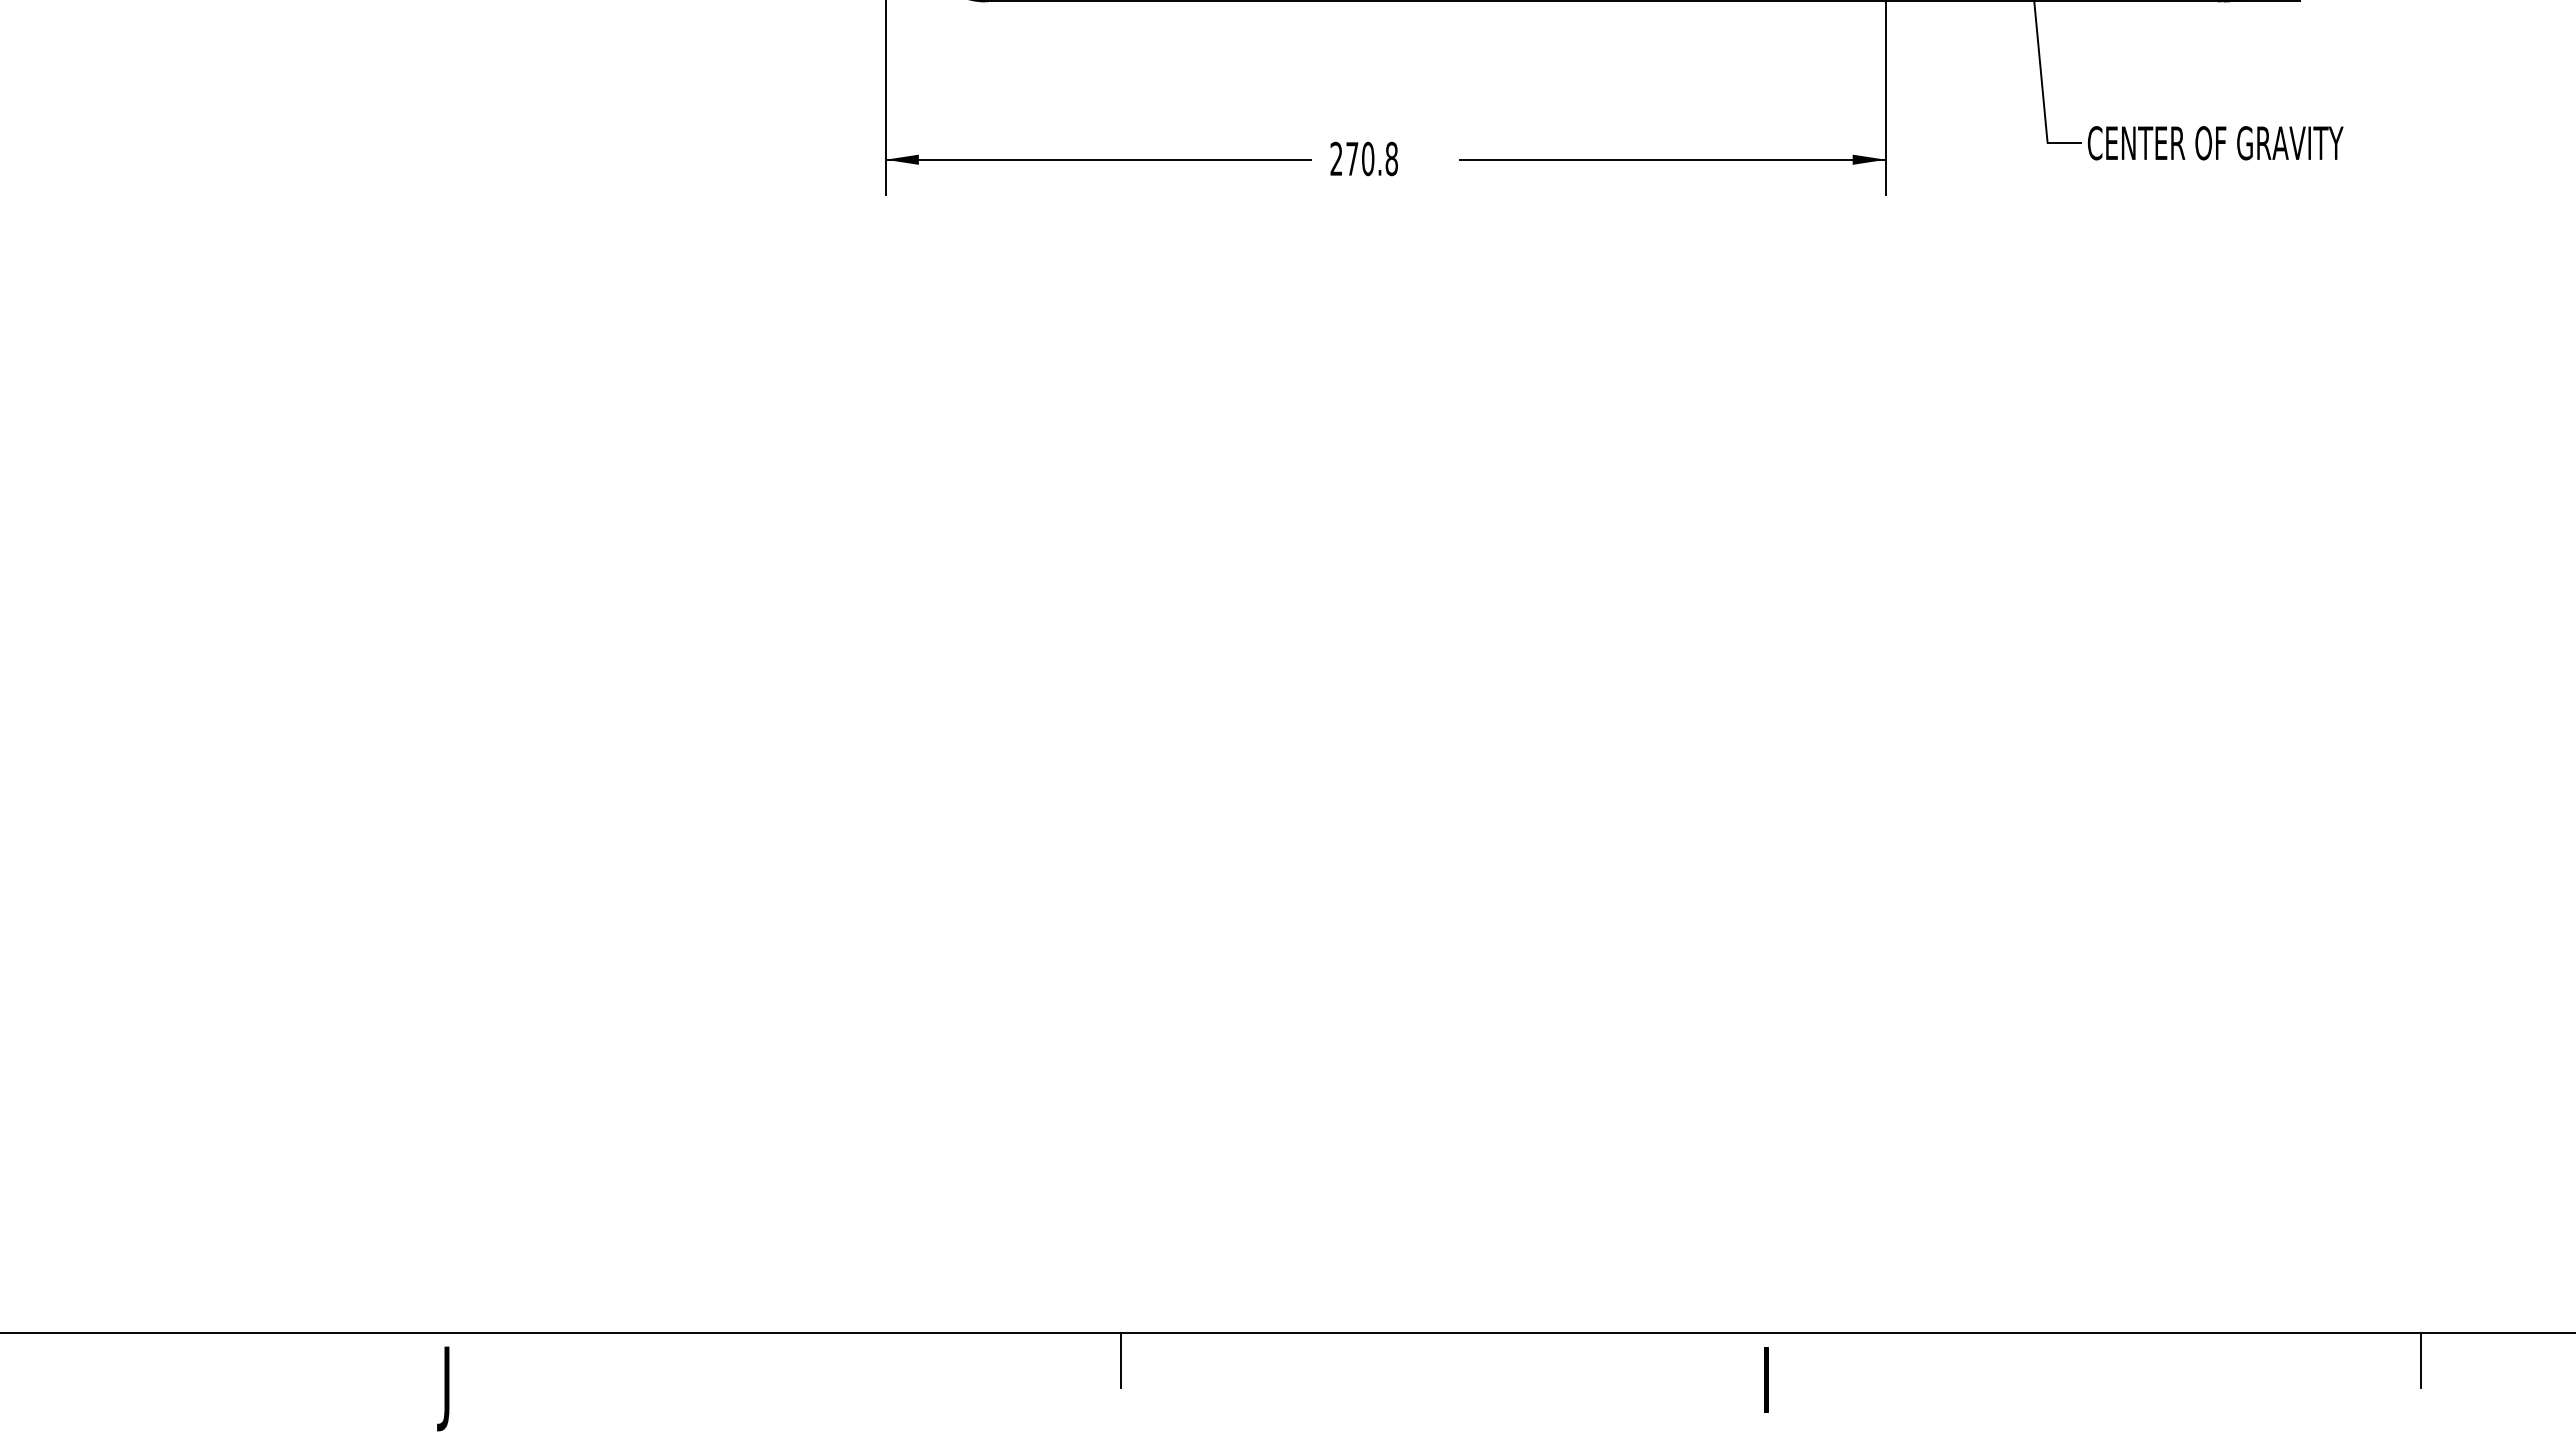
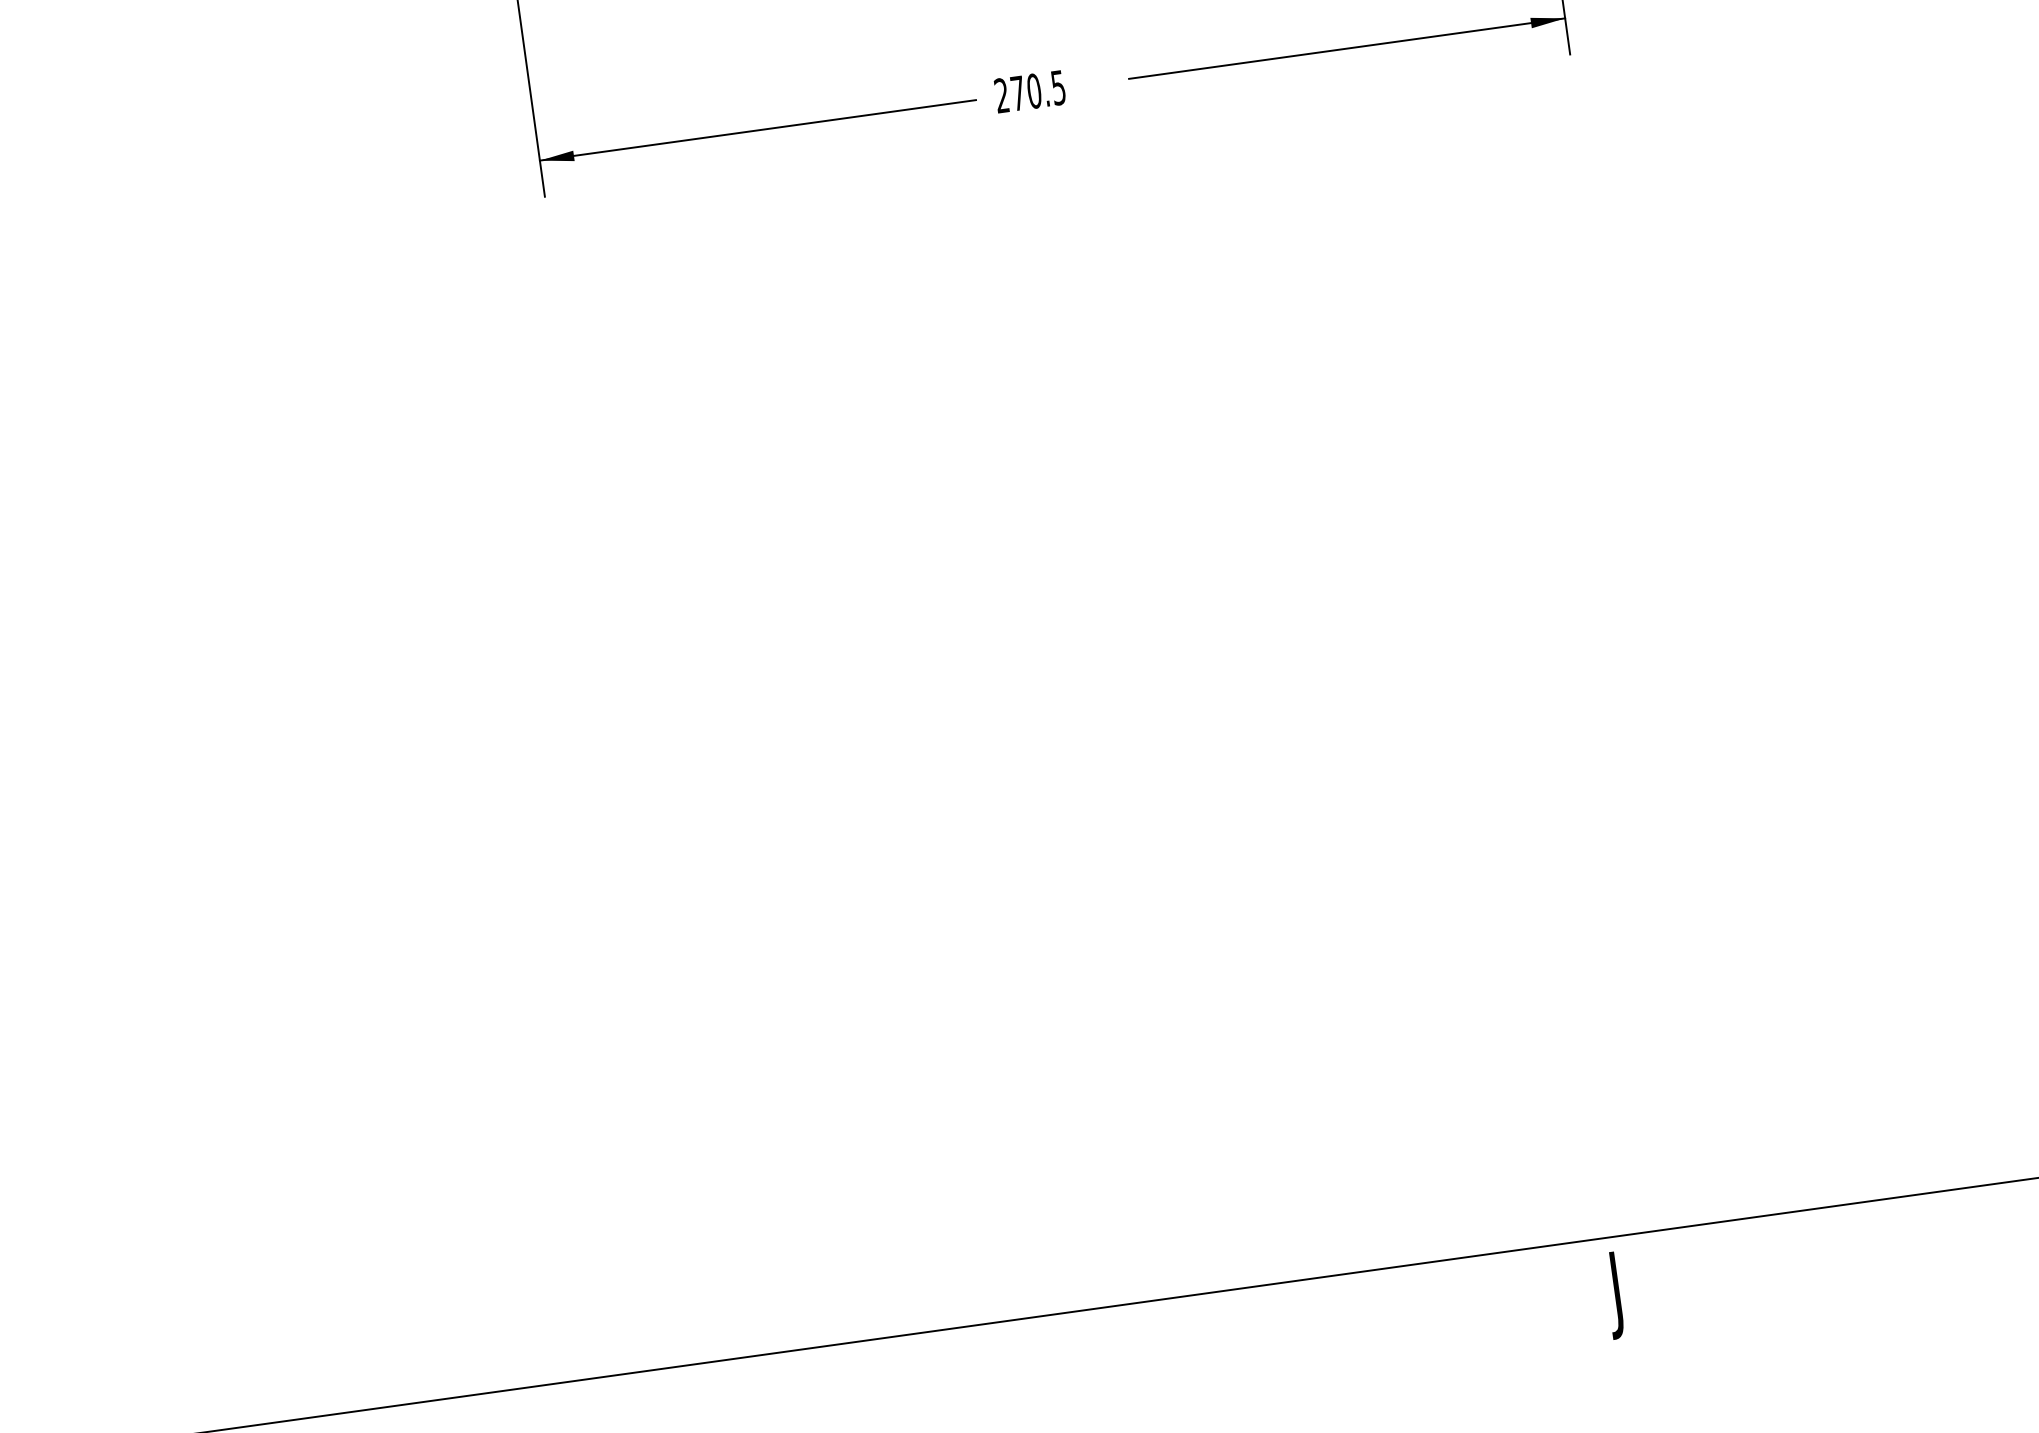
text: (1391, 158) -> (1058, 87), 270.8 -> 270.5
line: (1121, 1359) -> (952, 1356), removed
text: (1762, 1388) -> (1613, 1295), I -> J

